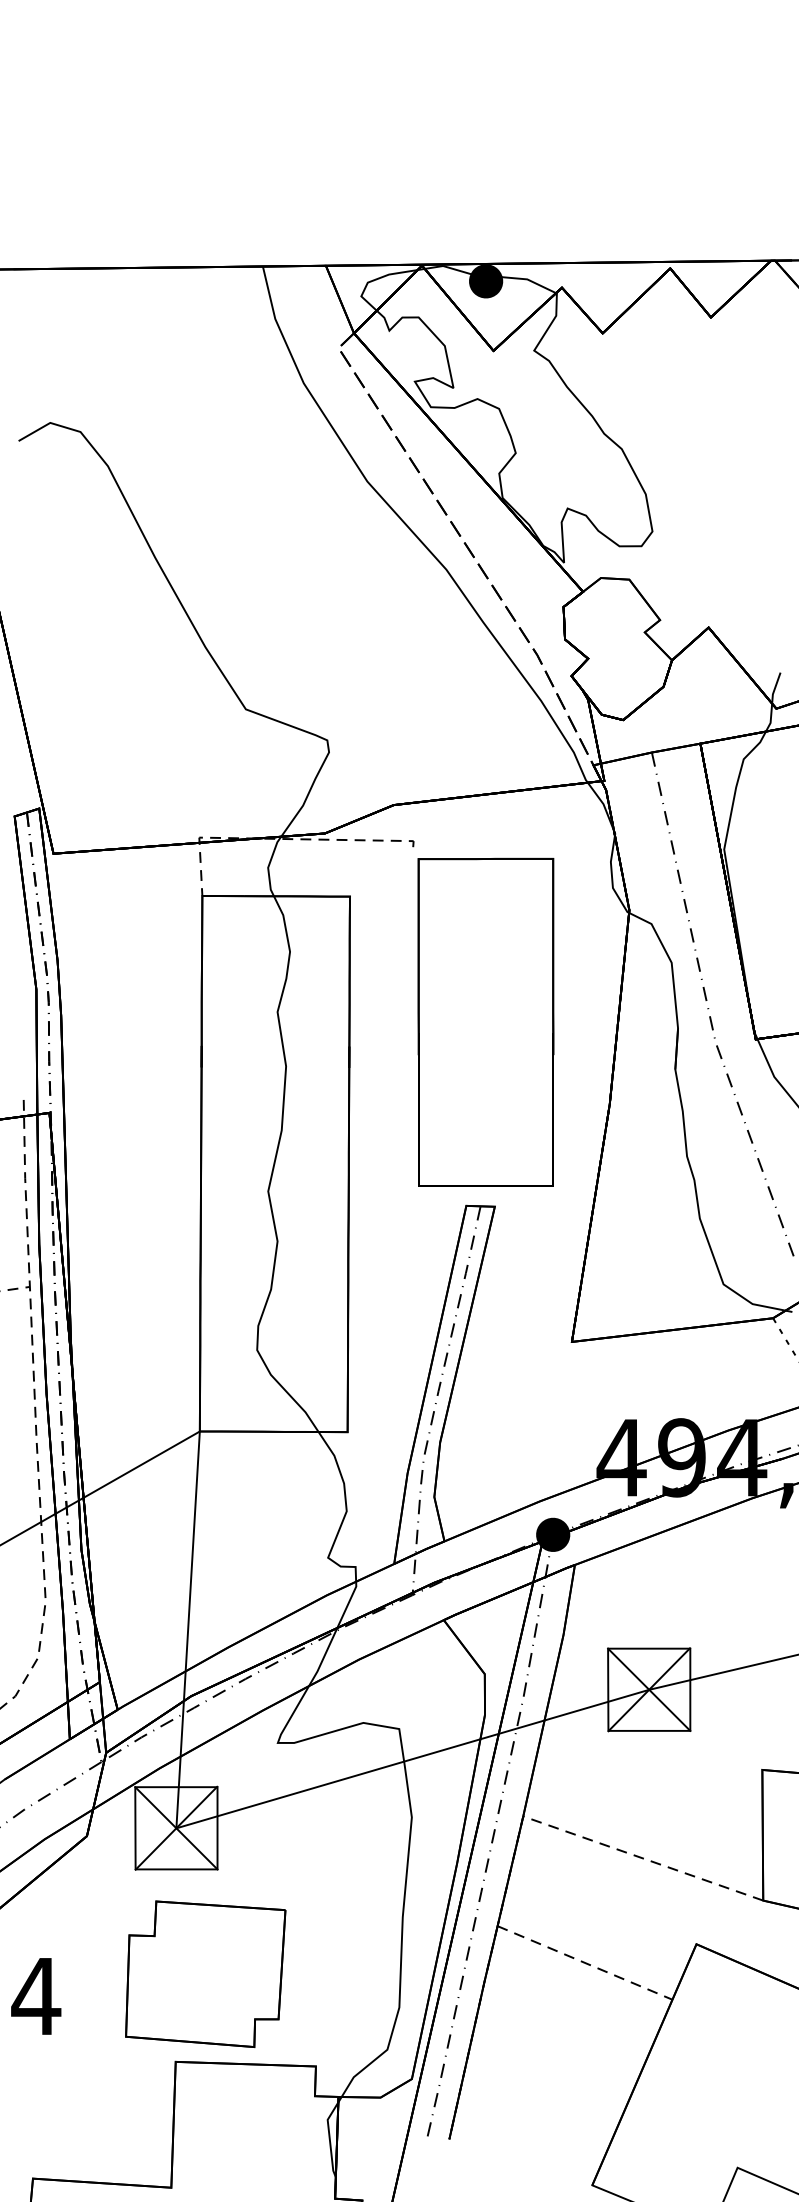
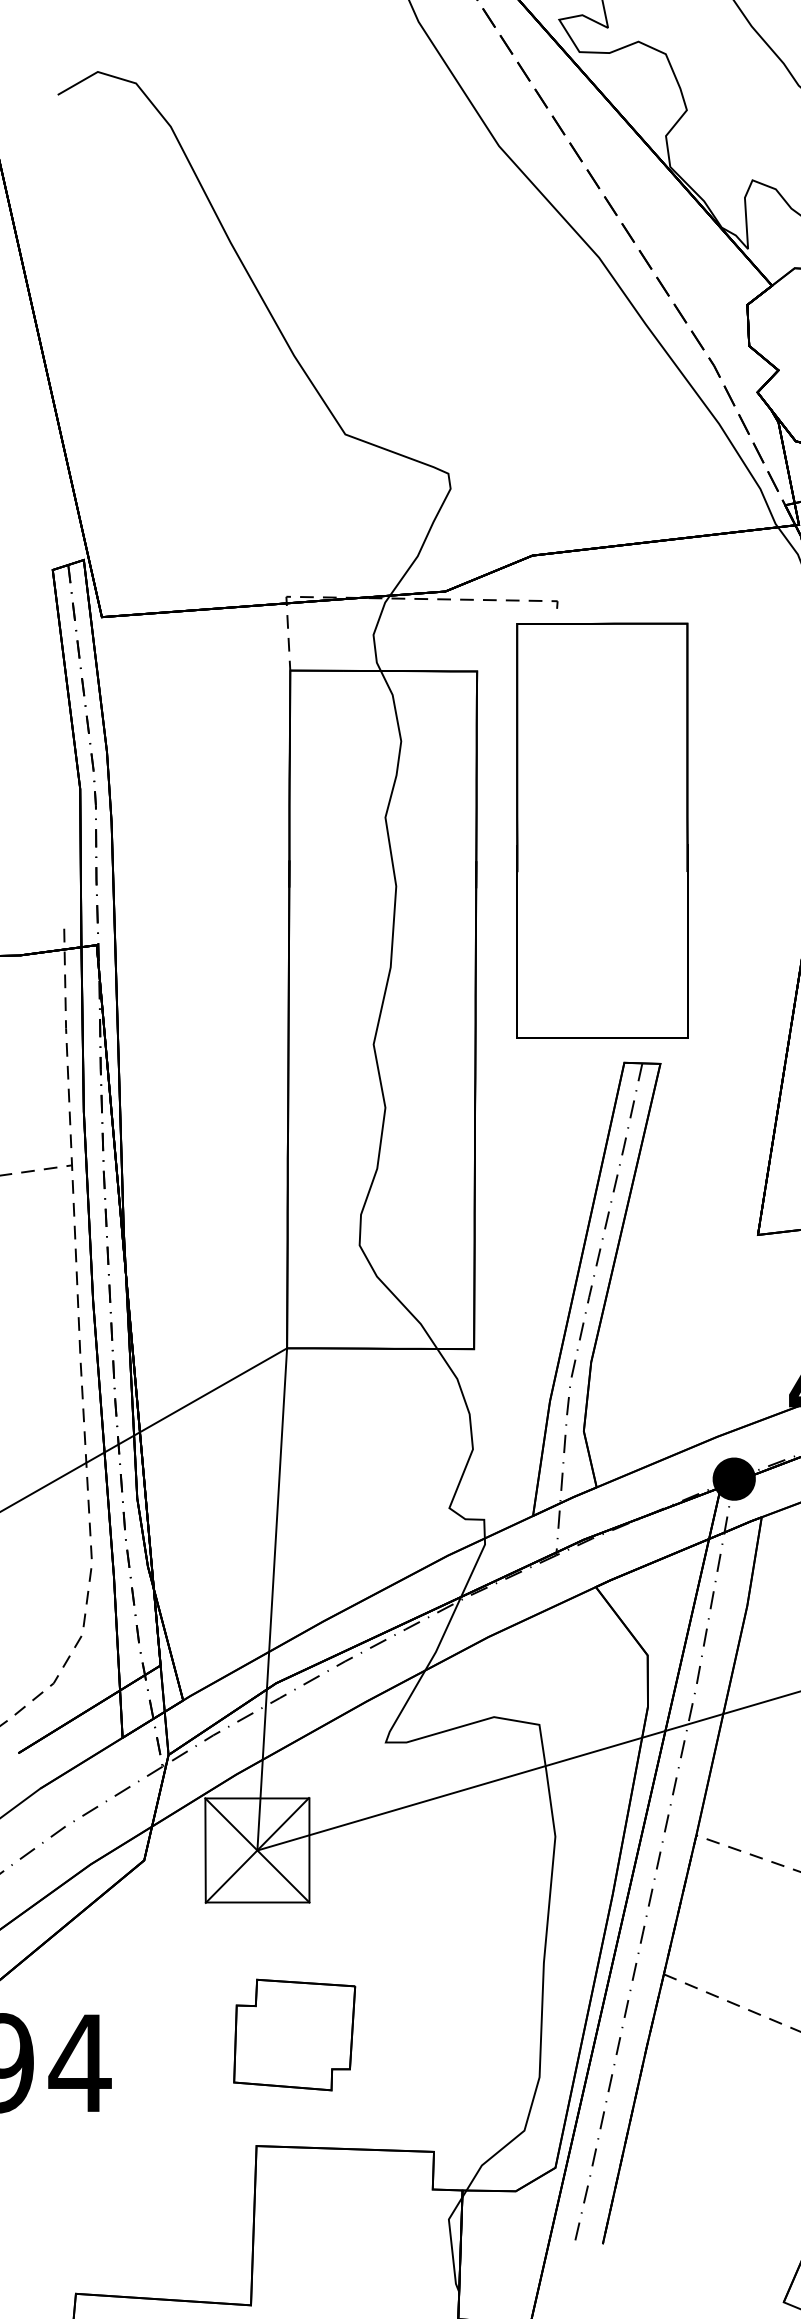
part: (485, 1022) -> (601, 830), moved
part: (205, 1973) -> (294, 2034), size x0.6

